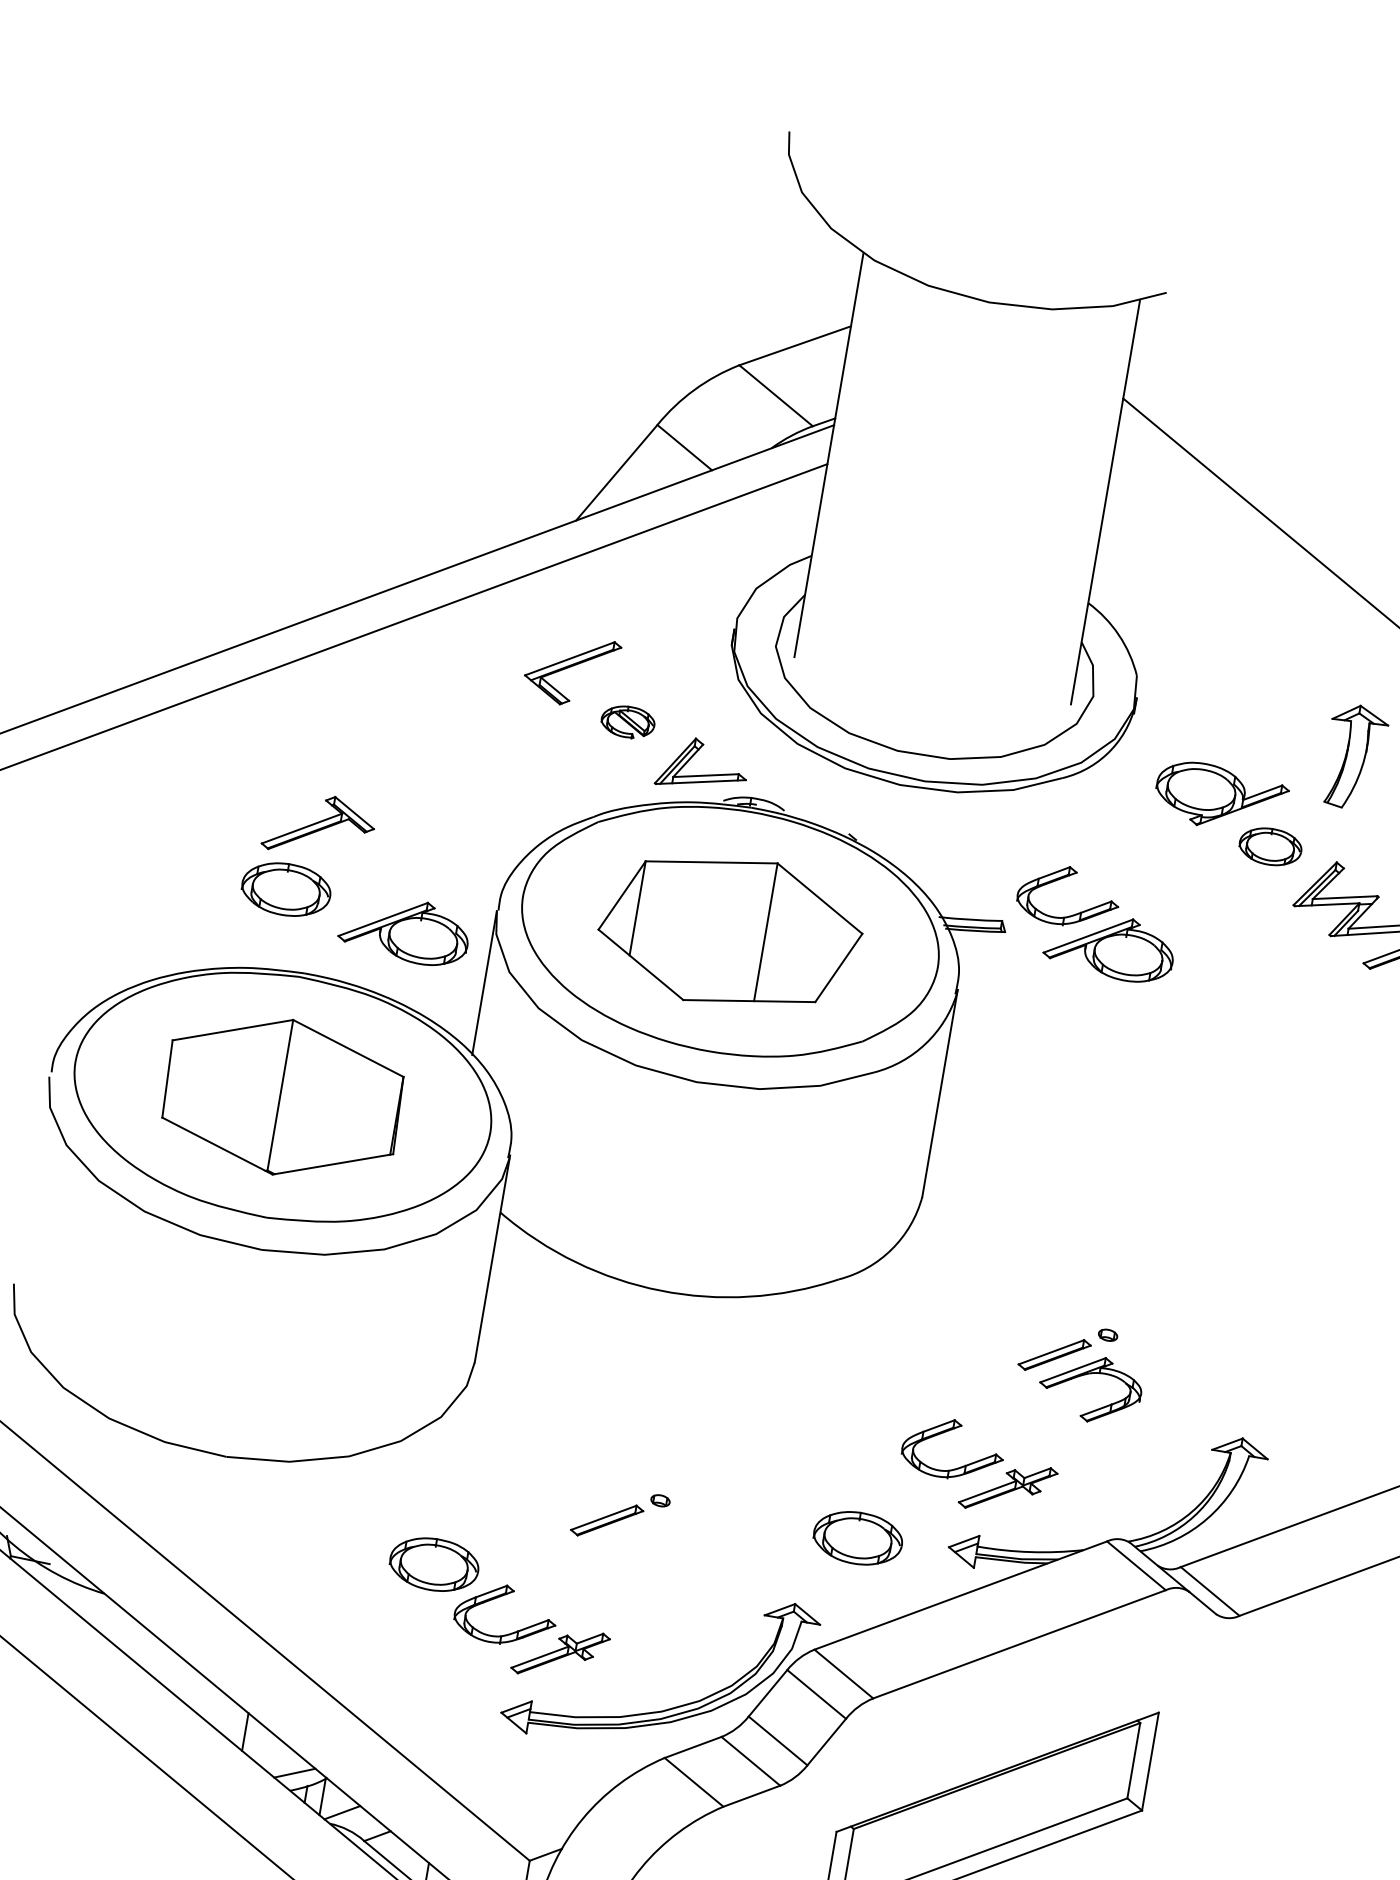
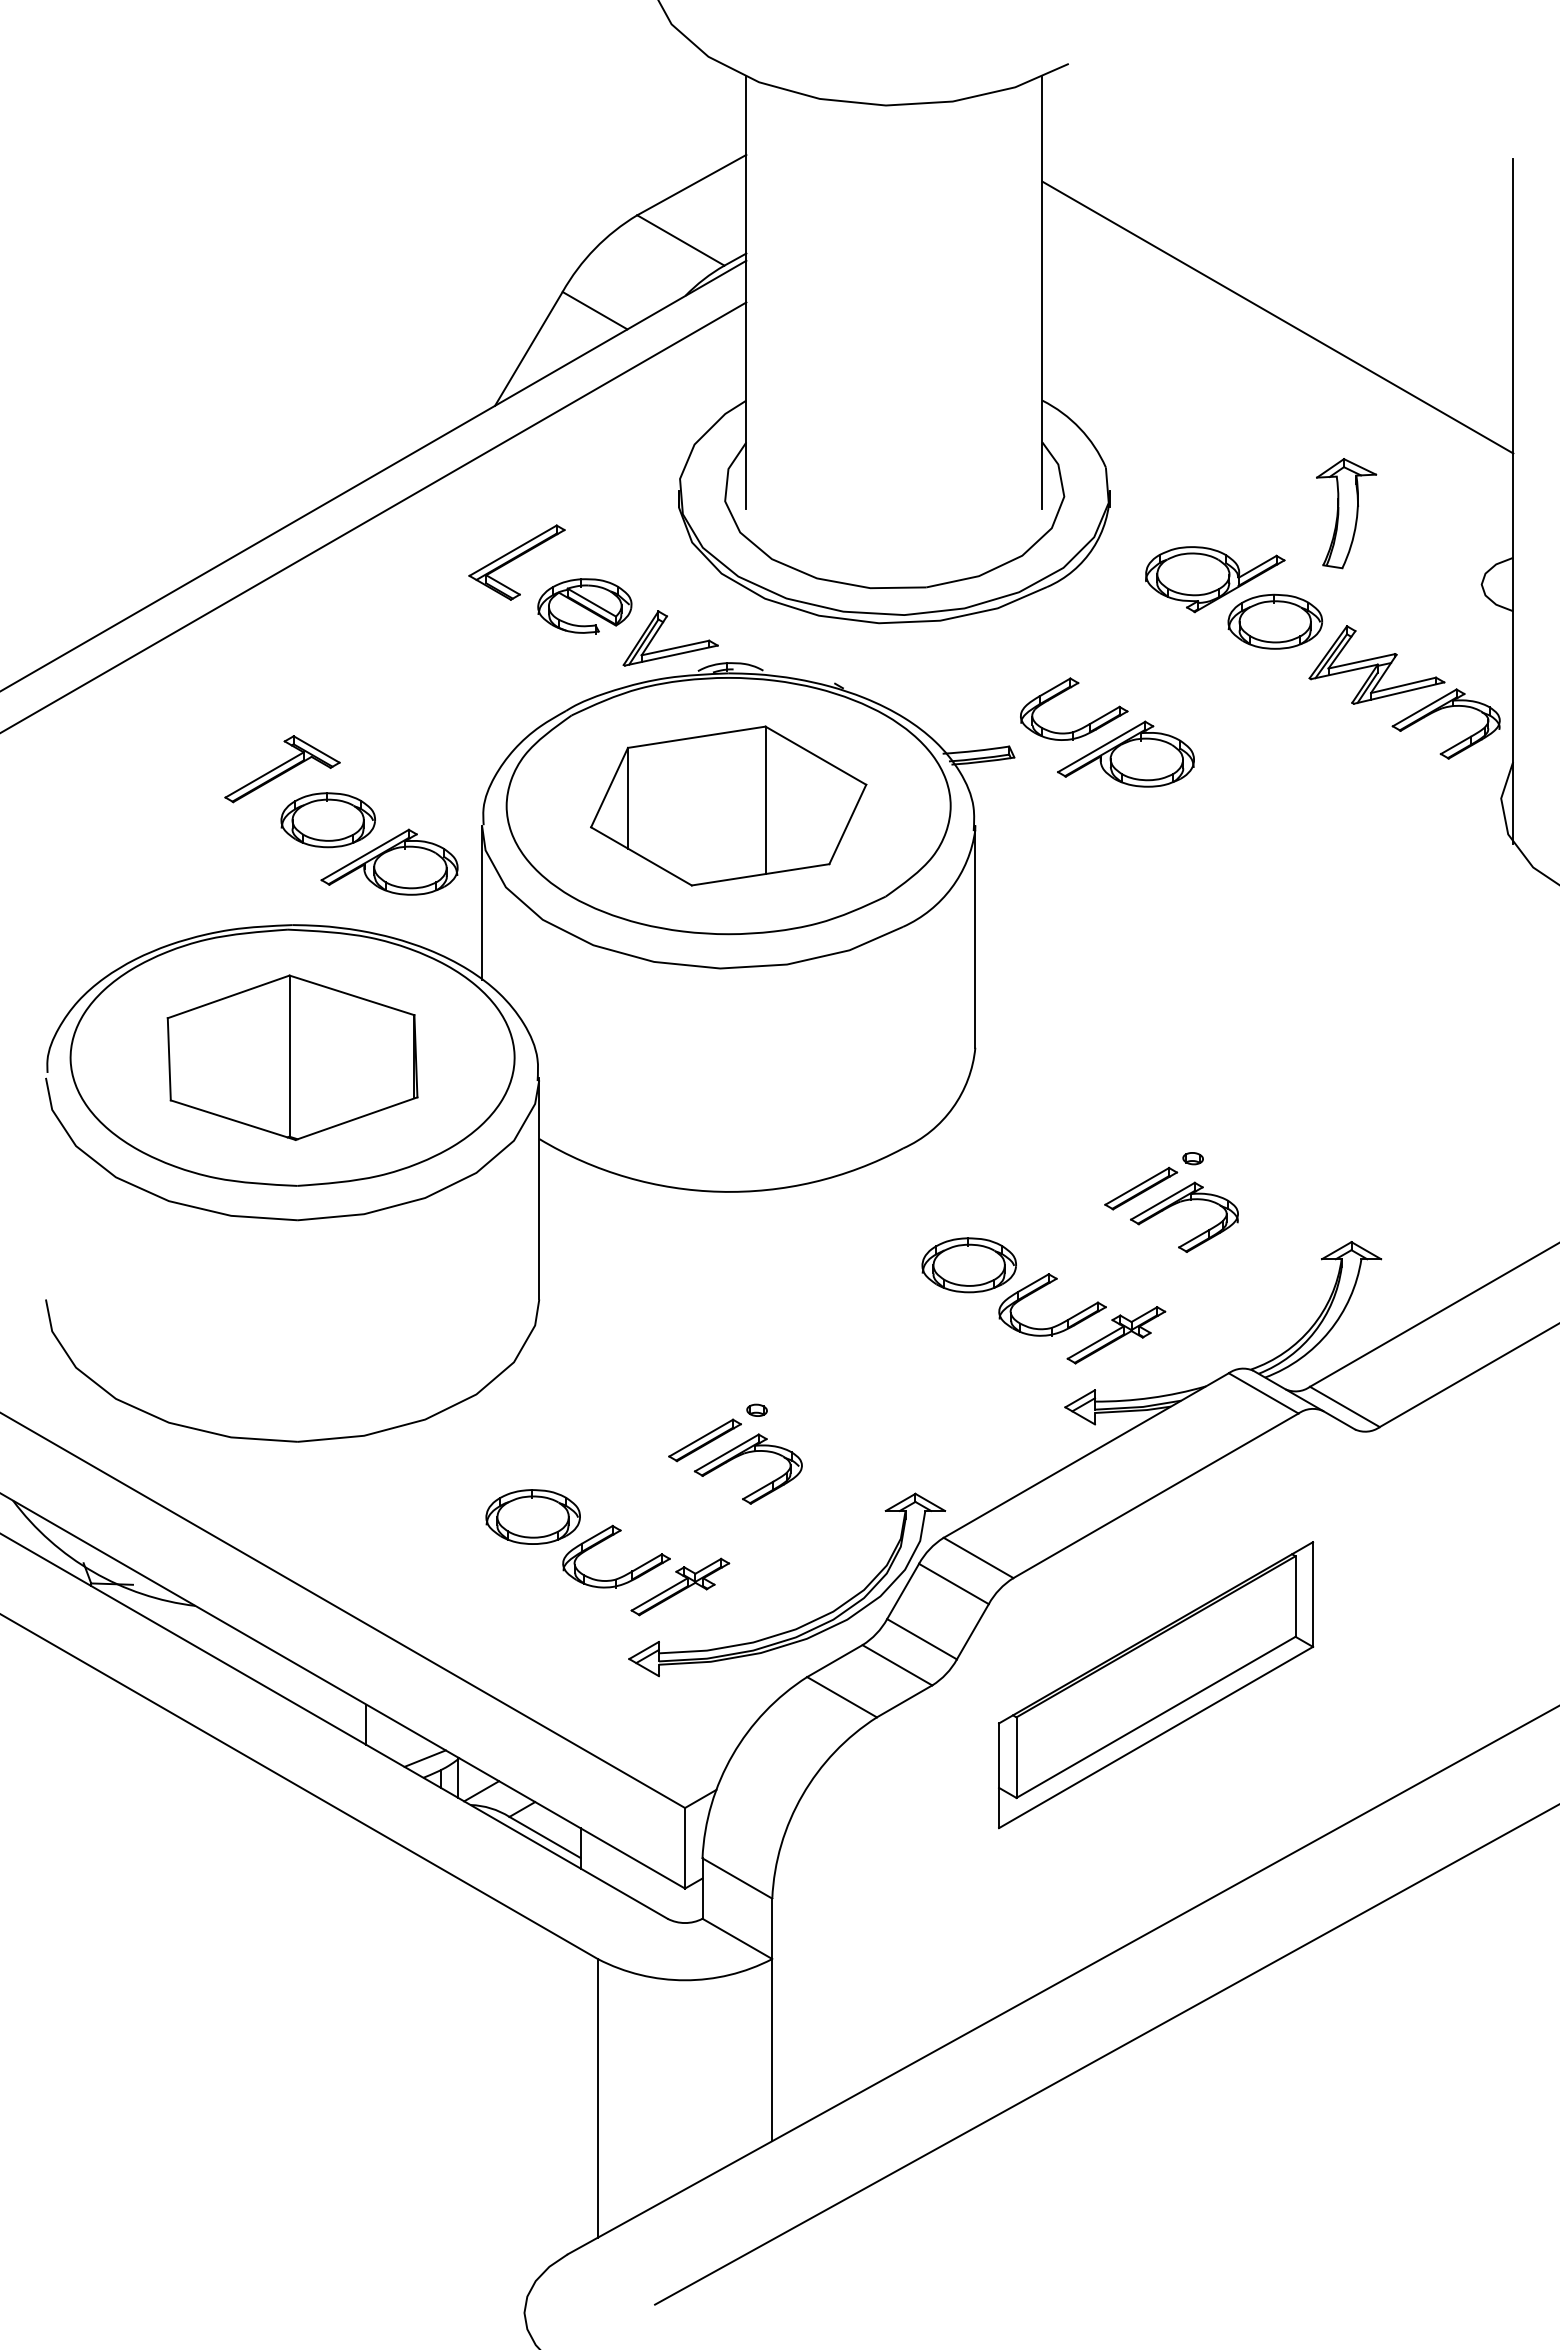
part: (627, 722) -> (584, 606), size x1.67
part: (1270, 846) -> (1275, 621), size x1.43
part: (285, 889) -> (327, 820), moved
part: (857, 1538) -> (968, 1265), moved
part: (639, 1540) -> (742, 1455), added

